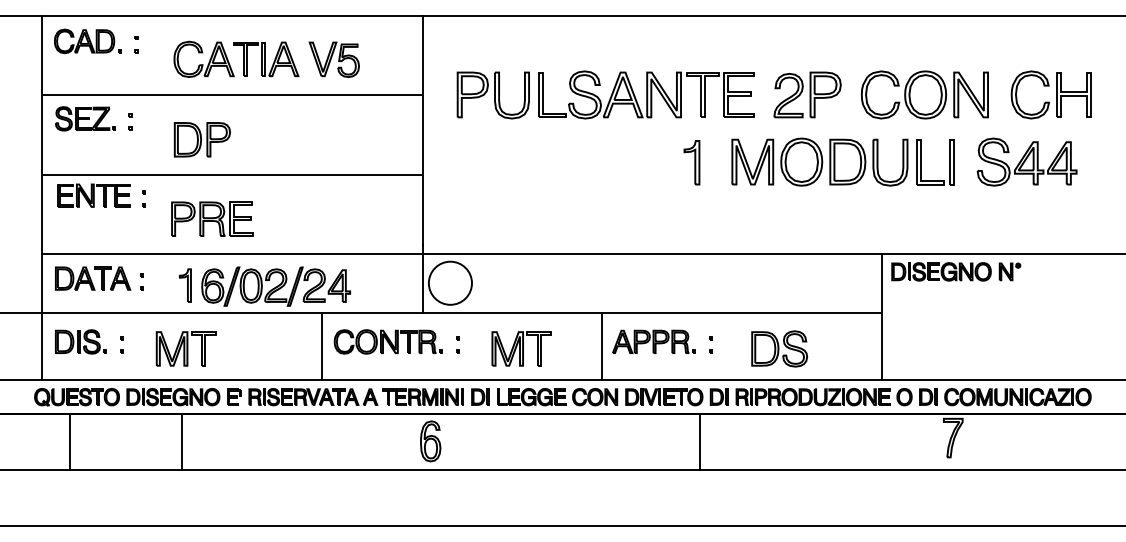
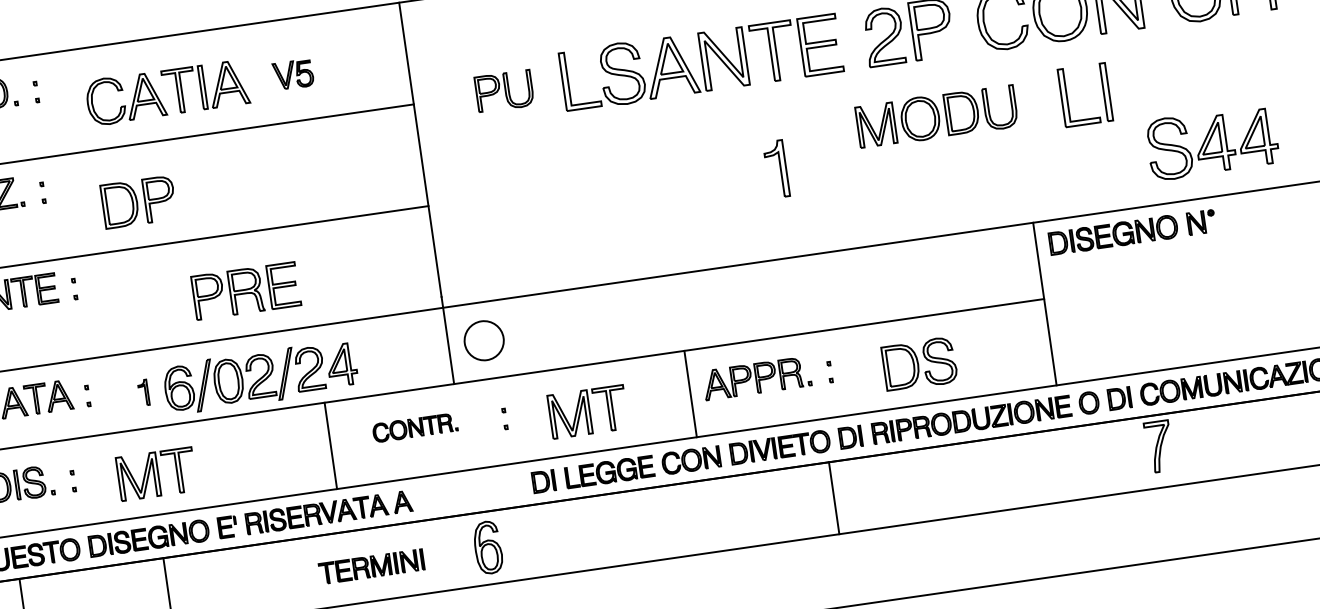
part: (333, 59) -> (292, 74), size x0.6
part: (492, 95) -> (503, 91), size x0.6
part: (819, 161) -> (936, 115), size x0.7
part: (1026, 161) -> (1211, 141), moved
part: (691, 162) -> (775, 169), moved
part: (212, 218) -> (246, 290), moved
circle: (449, 282) -> (482, 339), size x0.7
part: (184, 285) -> (142, 392), size x0.6
part: (387, 341) -> (414, 427), size x0.6
part: (422, 396) -> (371, 566), moved

